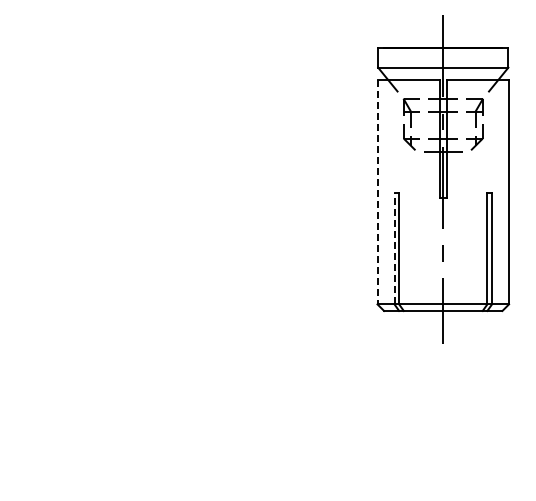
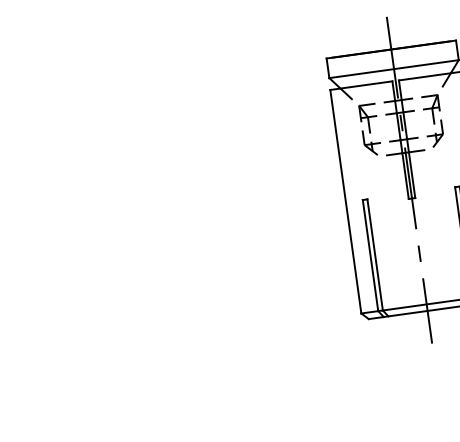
line: (377, 192) -> (345, 202), dashed -> solid
line: (394, 248) -> (370, 255), dashed -> solid

